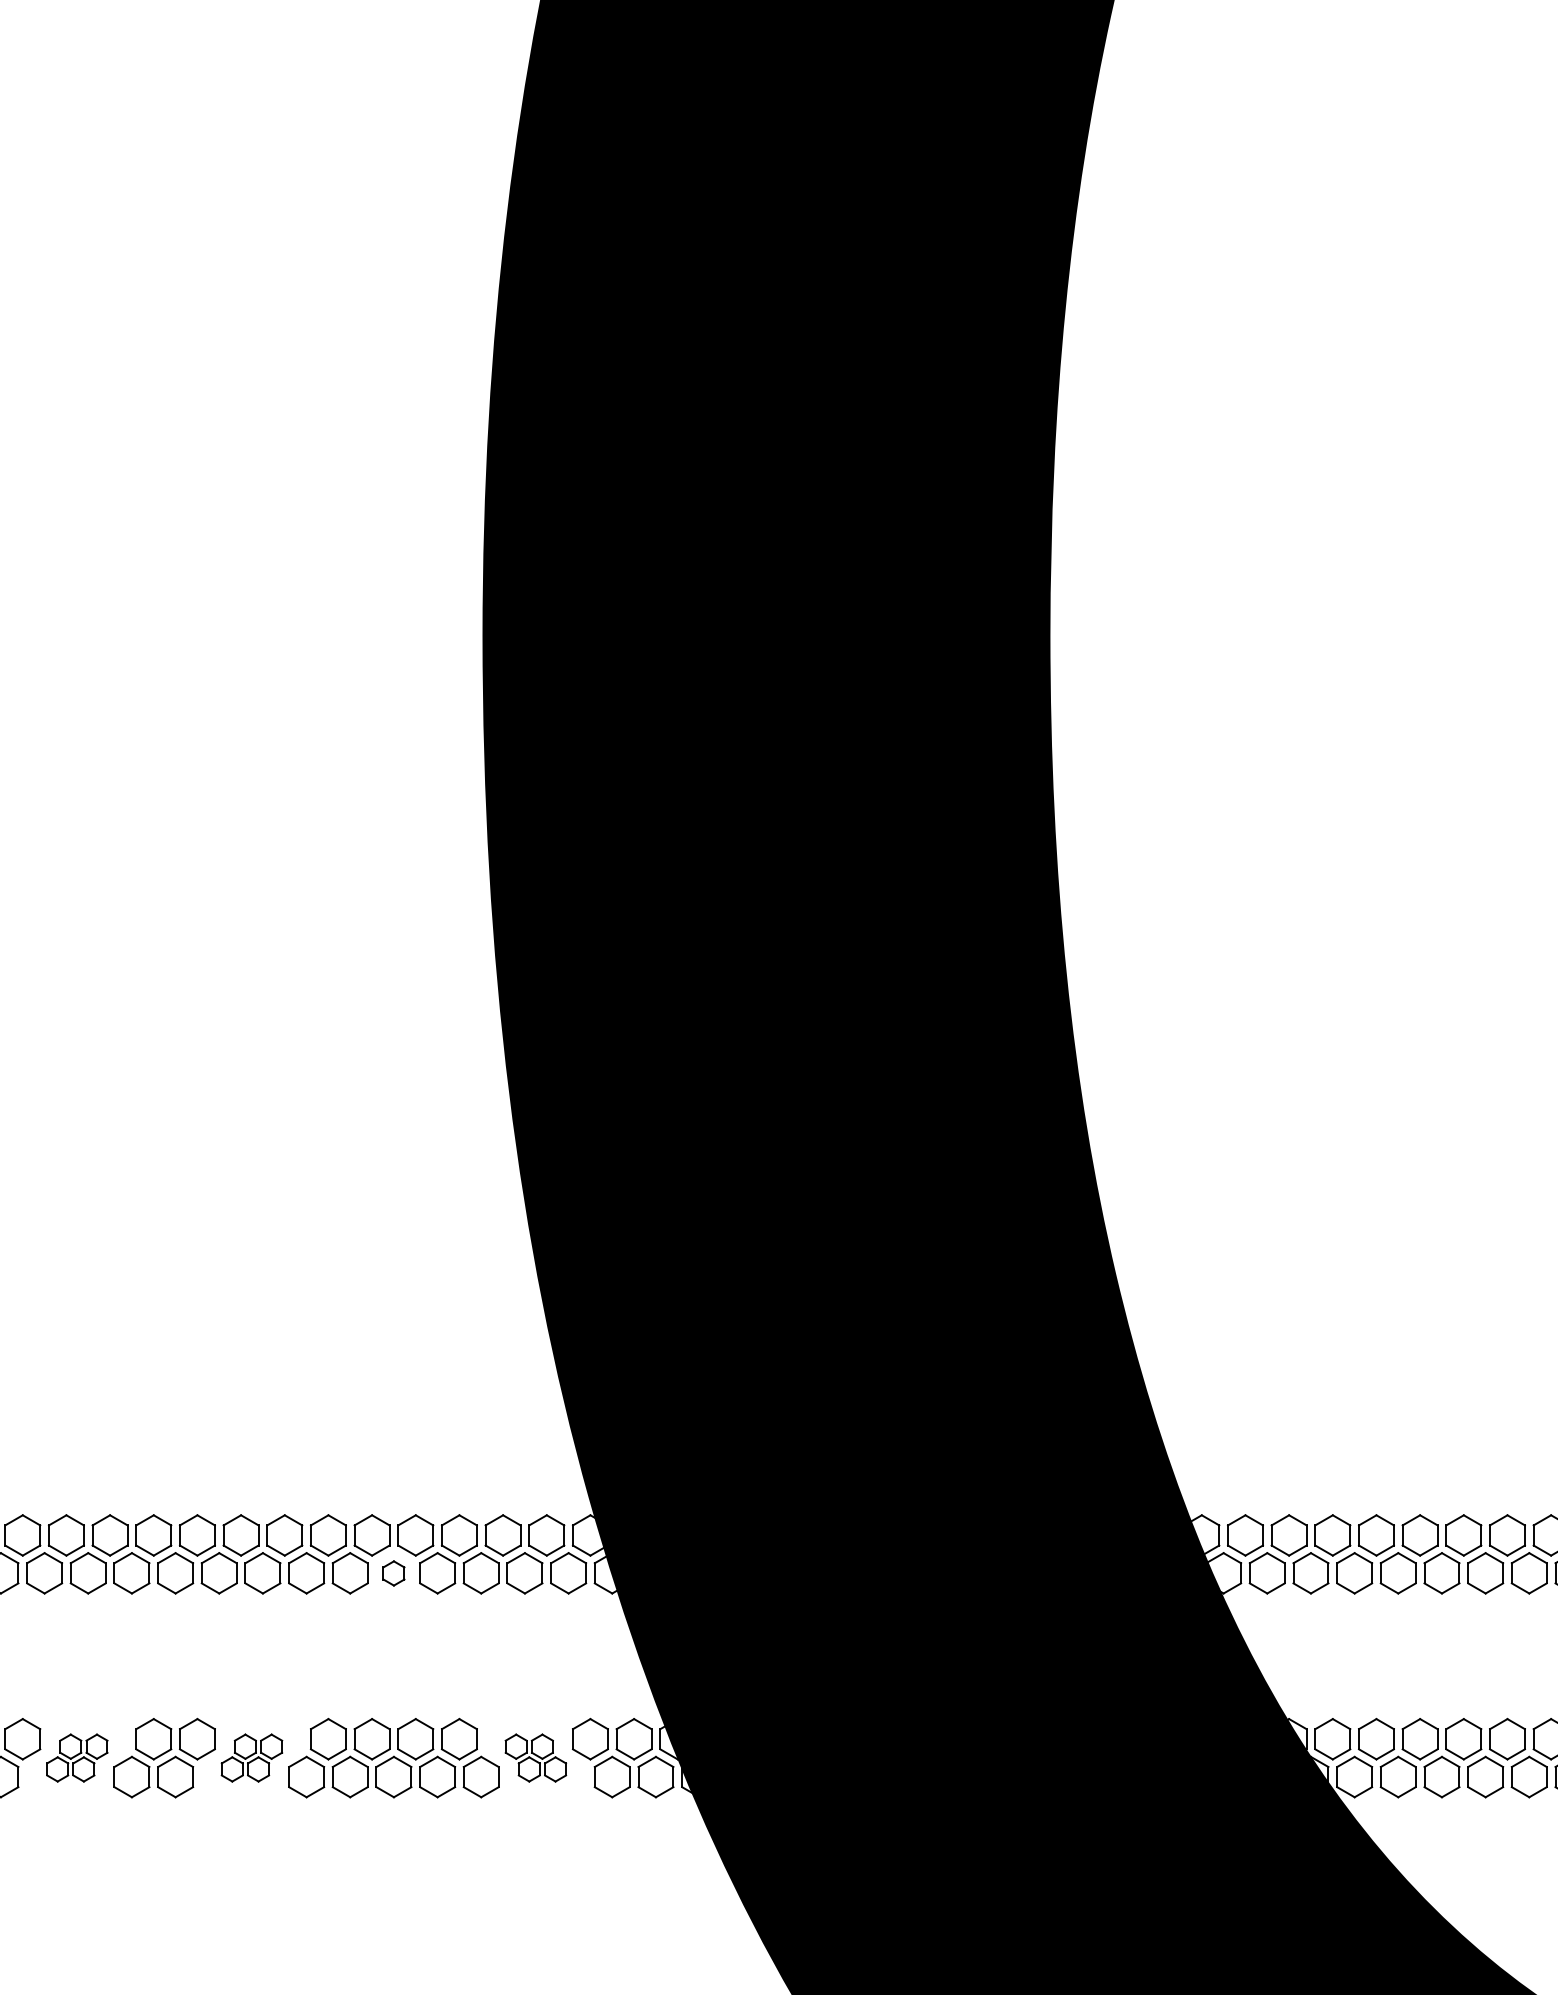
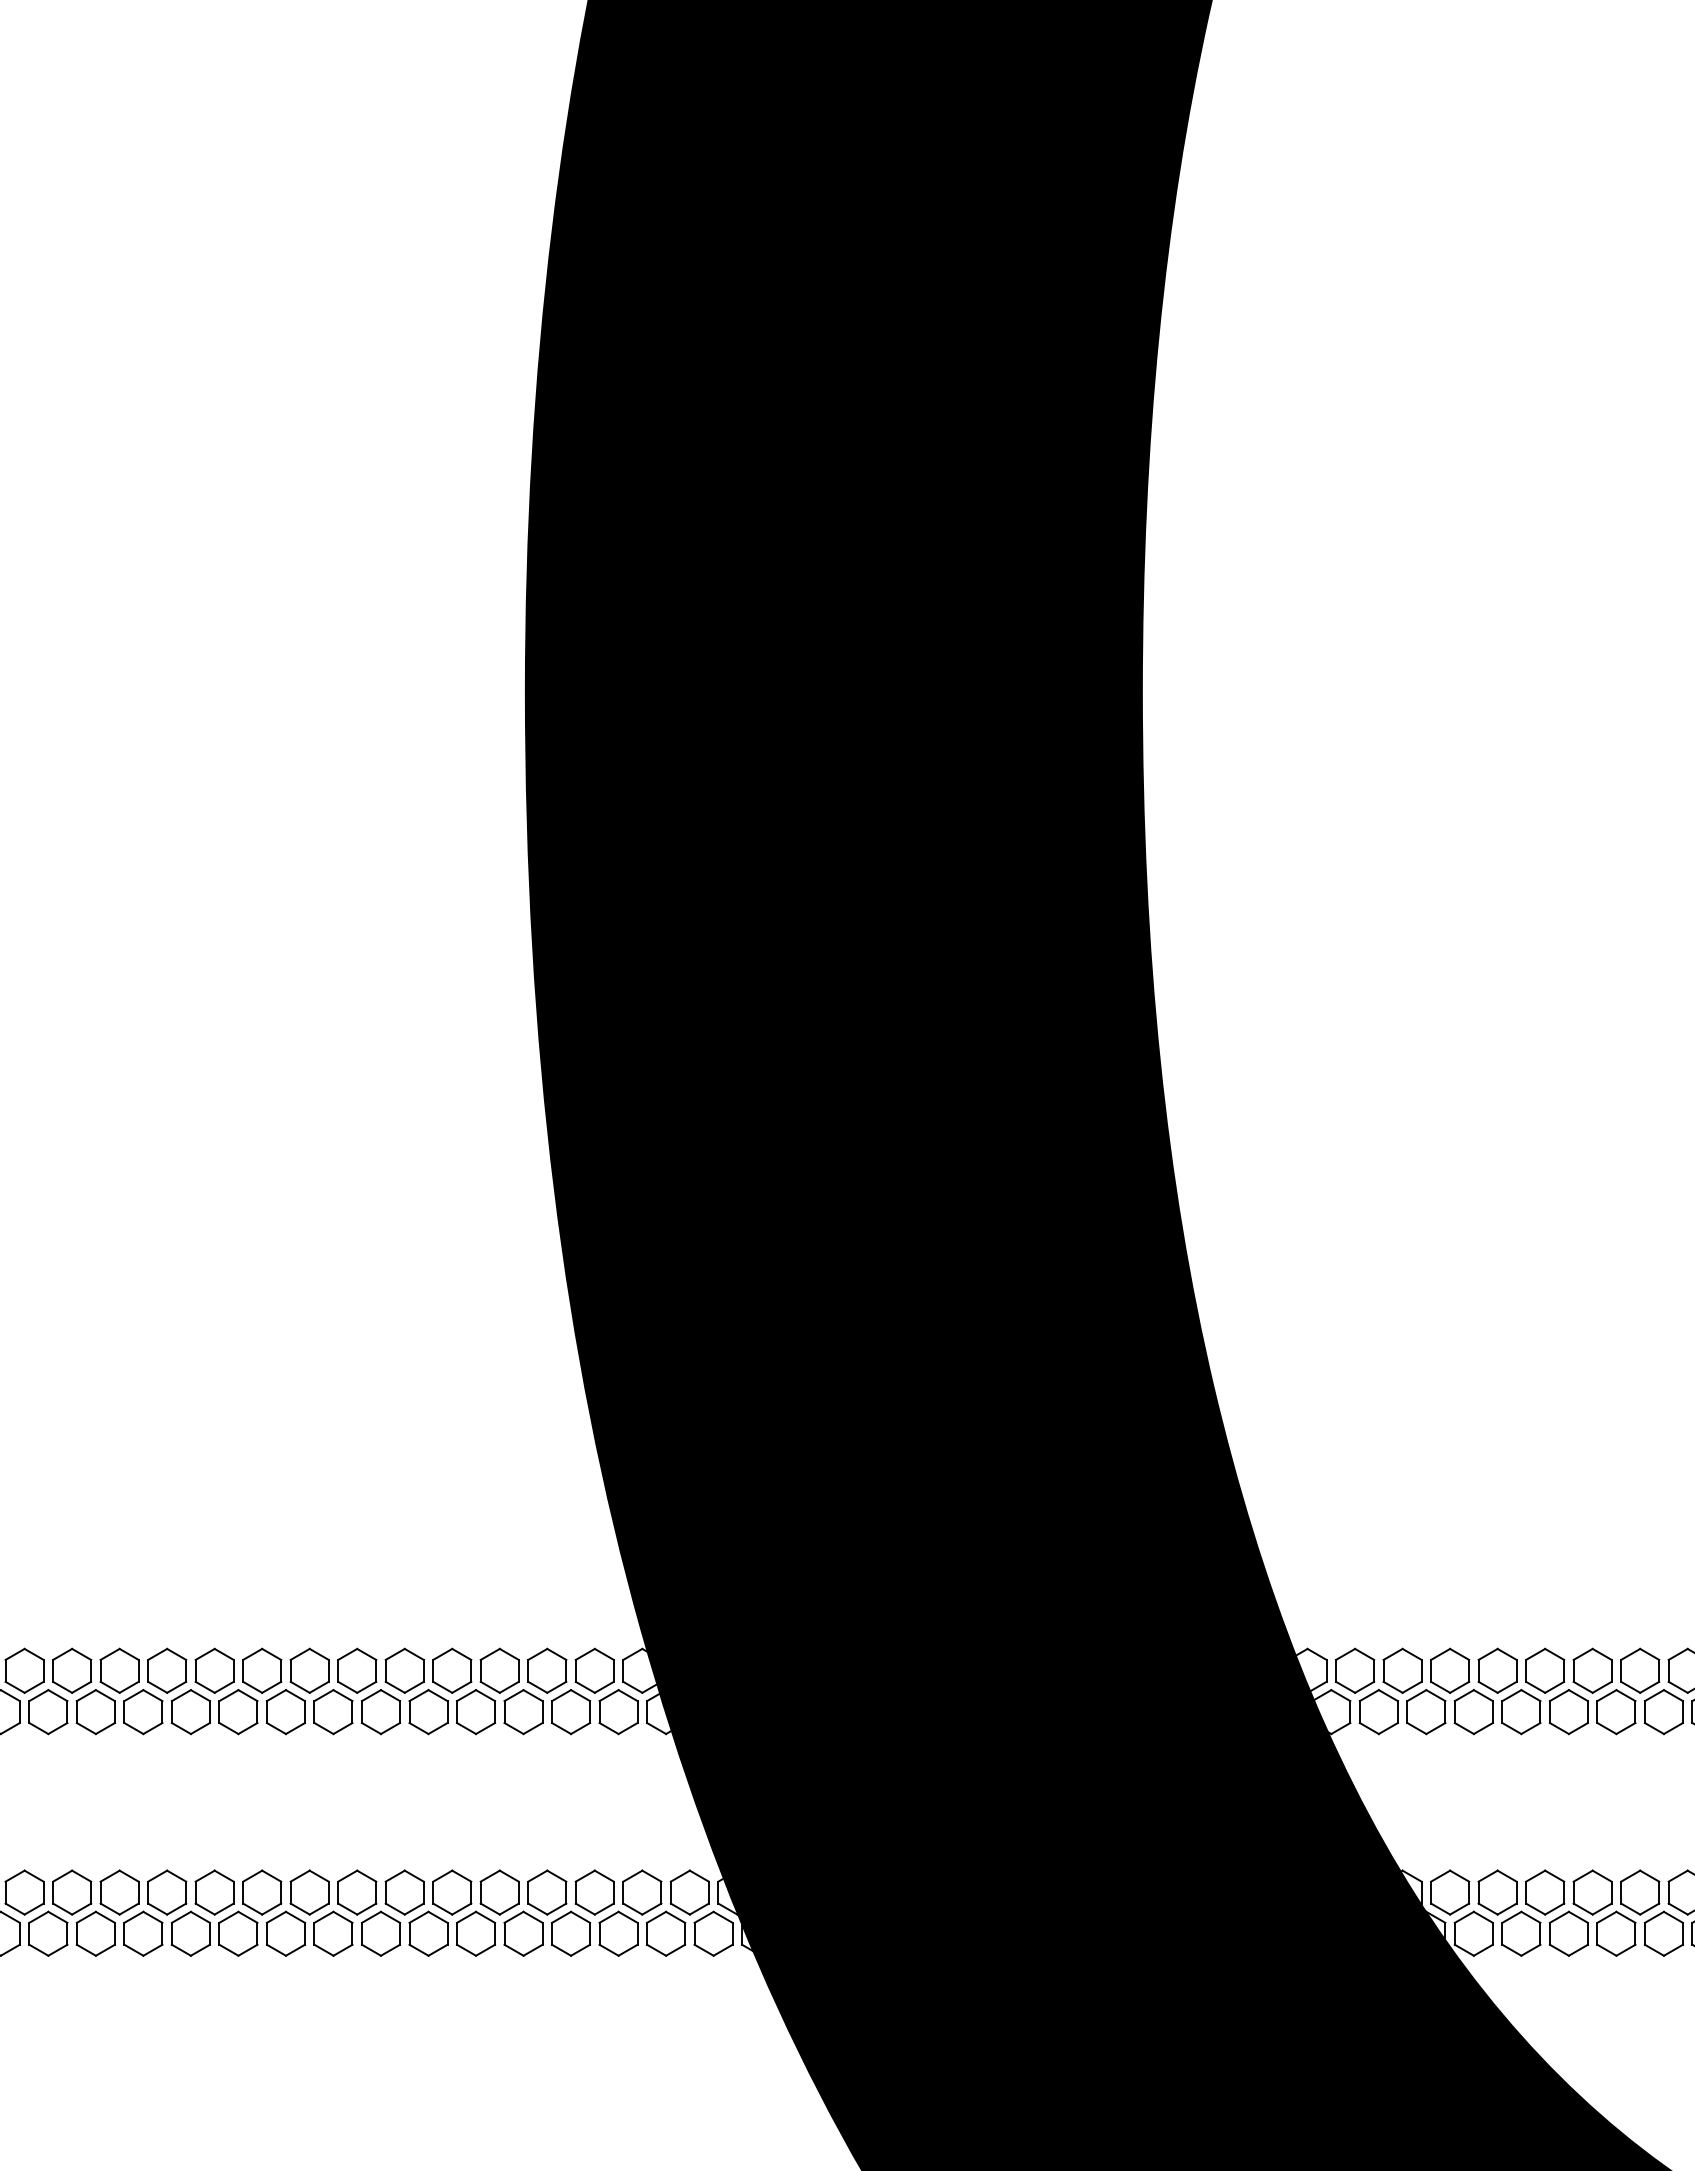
part: (393, 1573) -> (428, 1712), size x1.67
part: (76, 1757) -> (83, 1912), size x1.67
part: (251, 1757) -> (273, 1912), size x1.67
part: (535, 1757) -> (582, 1912), size x1.67

